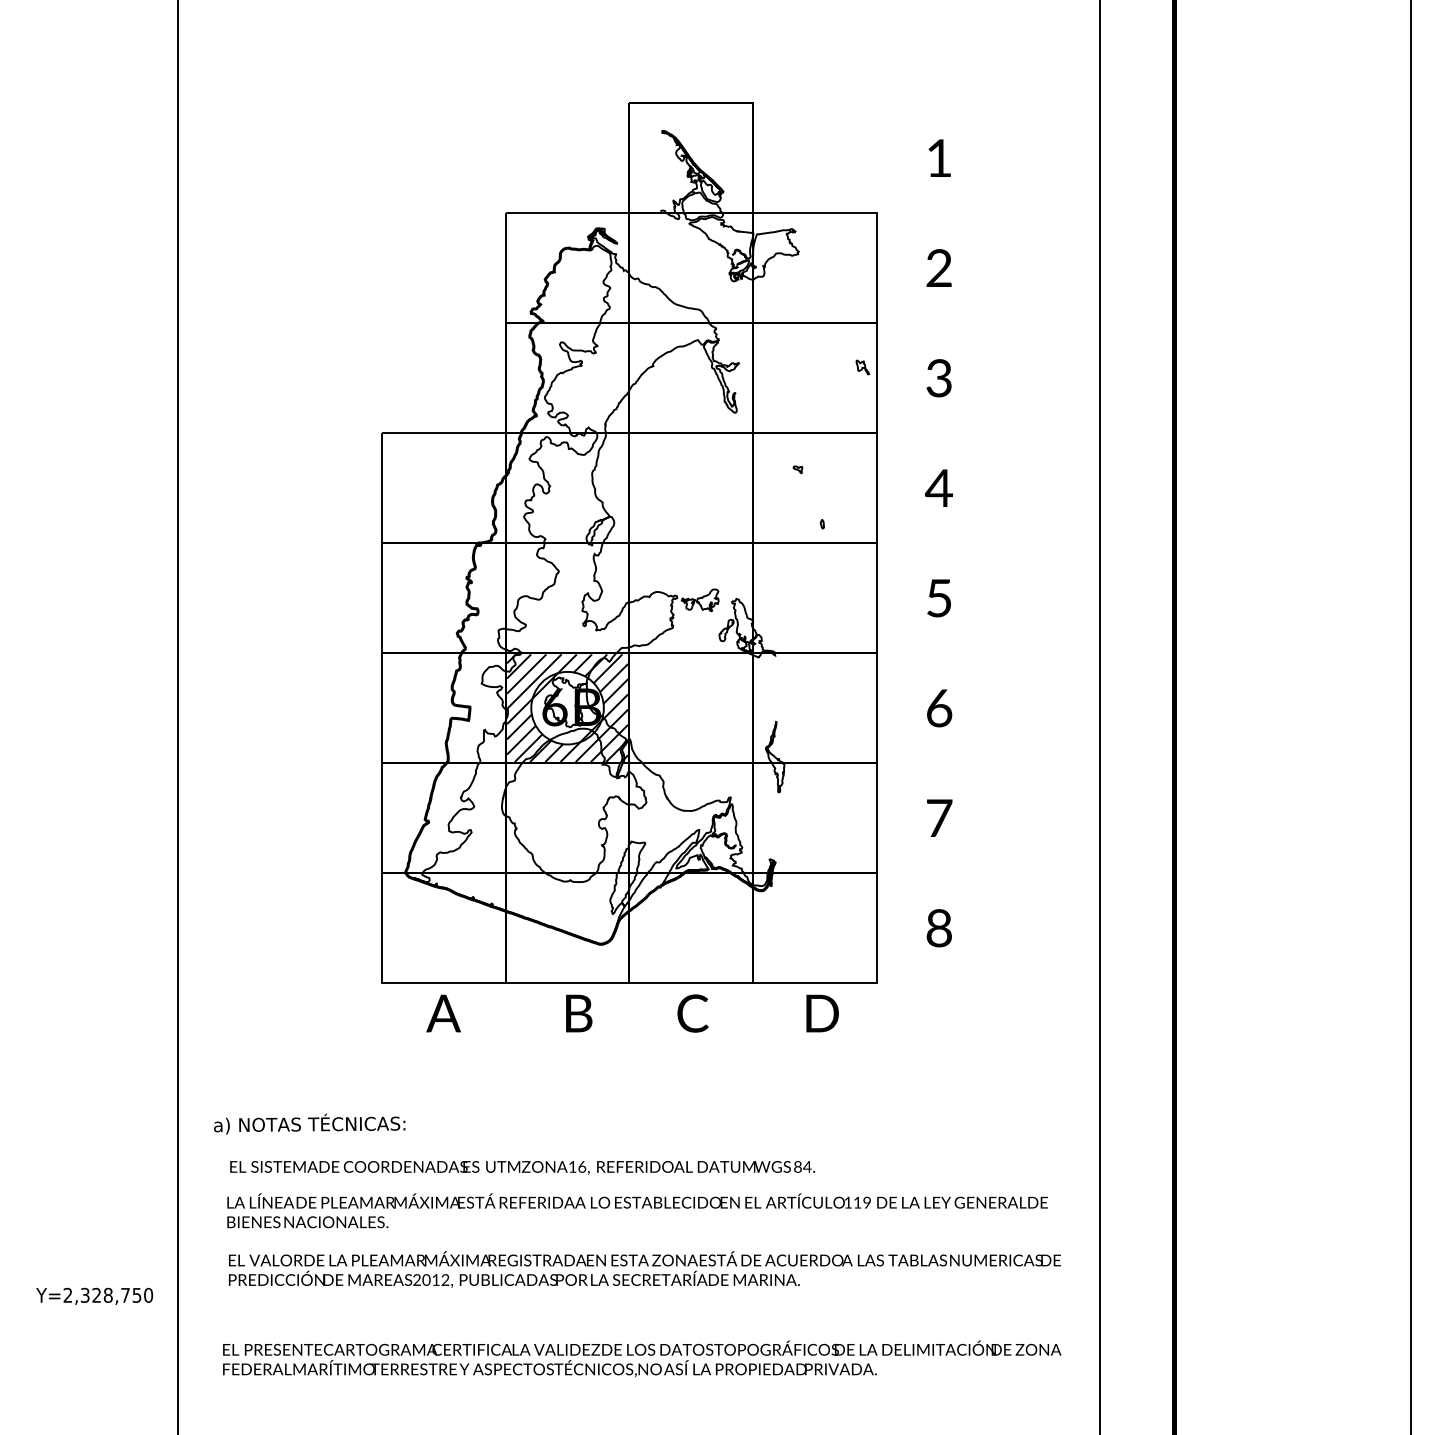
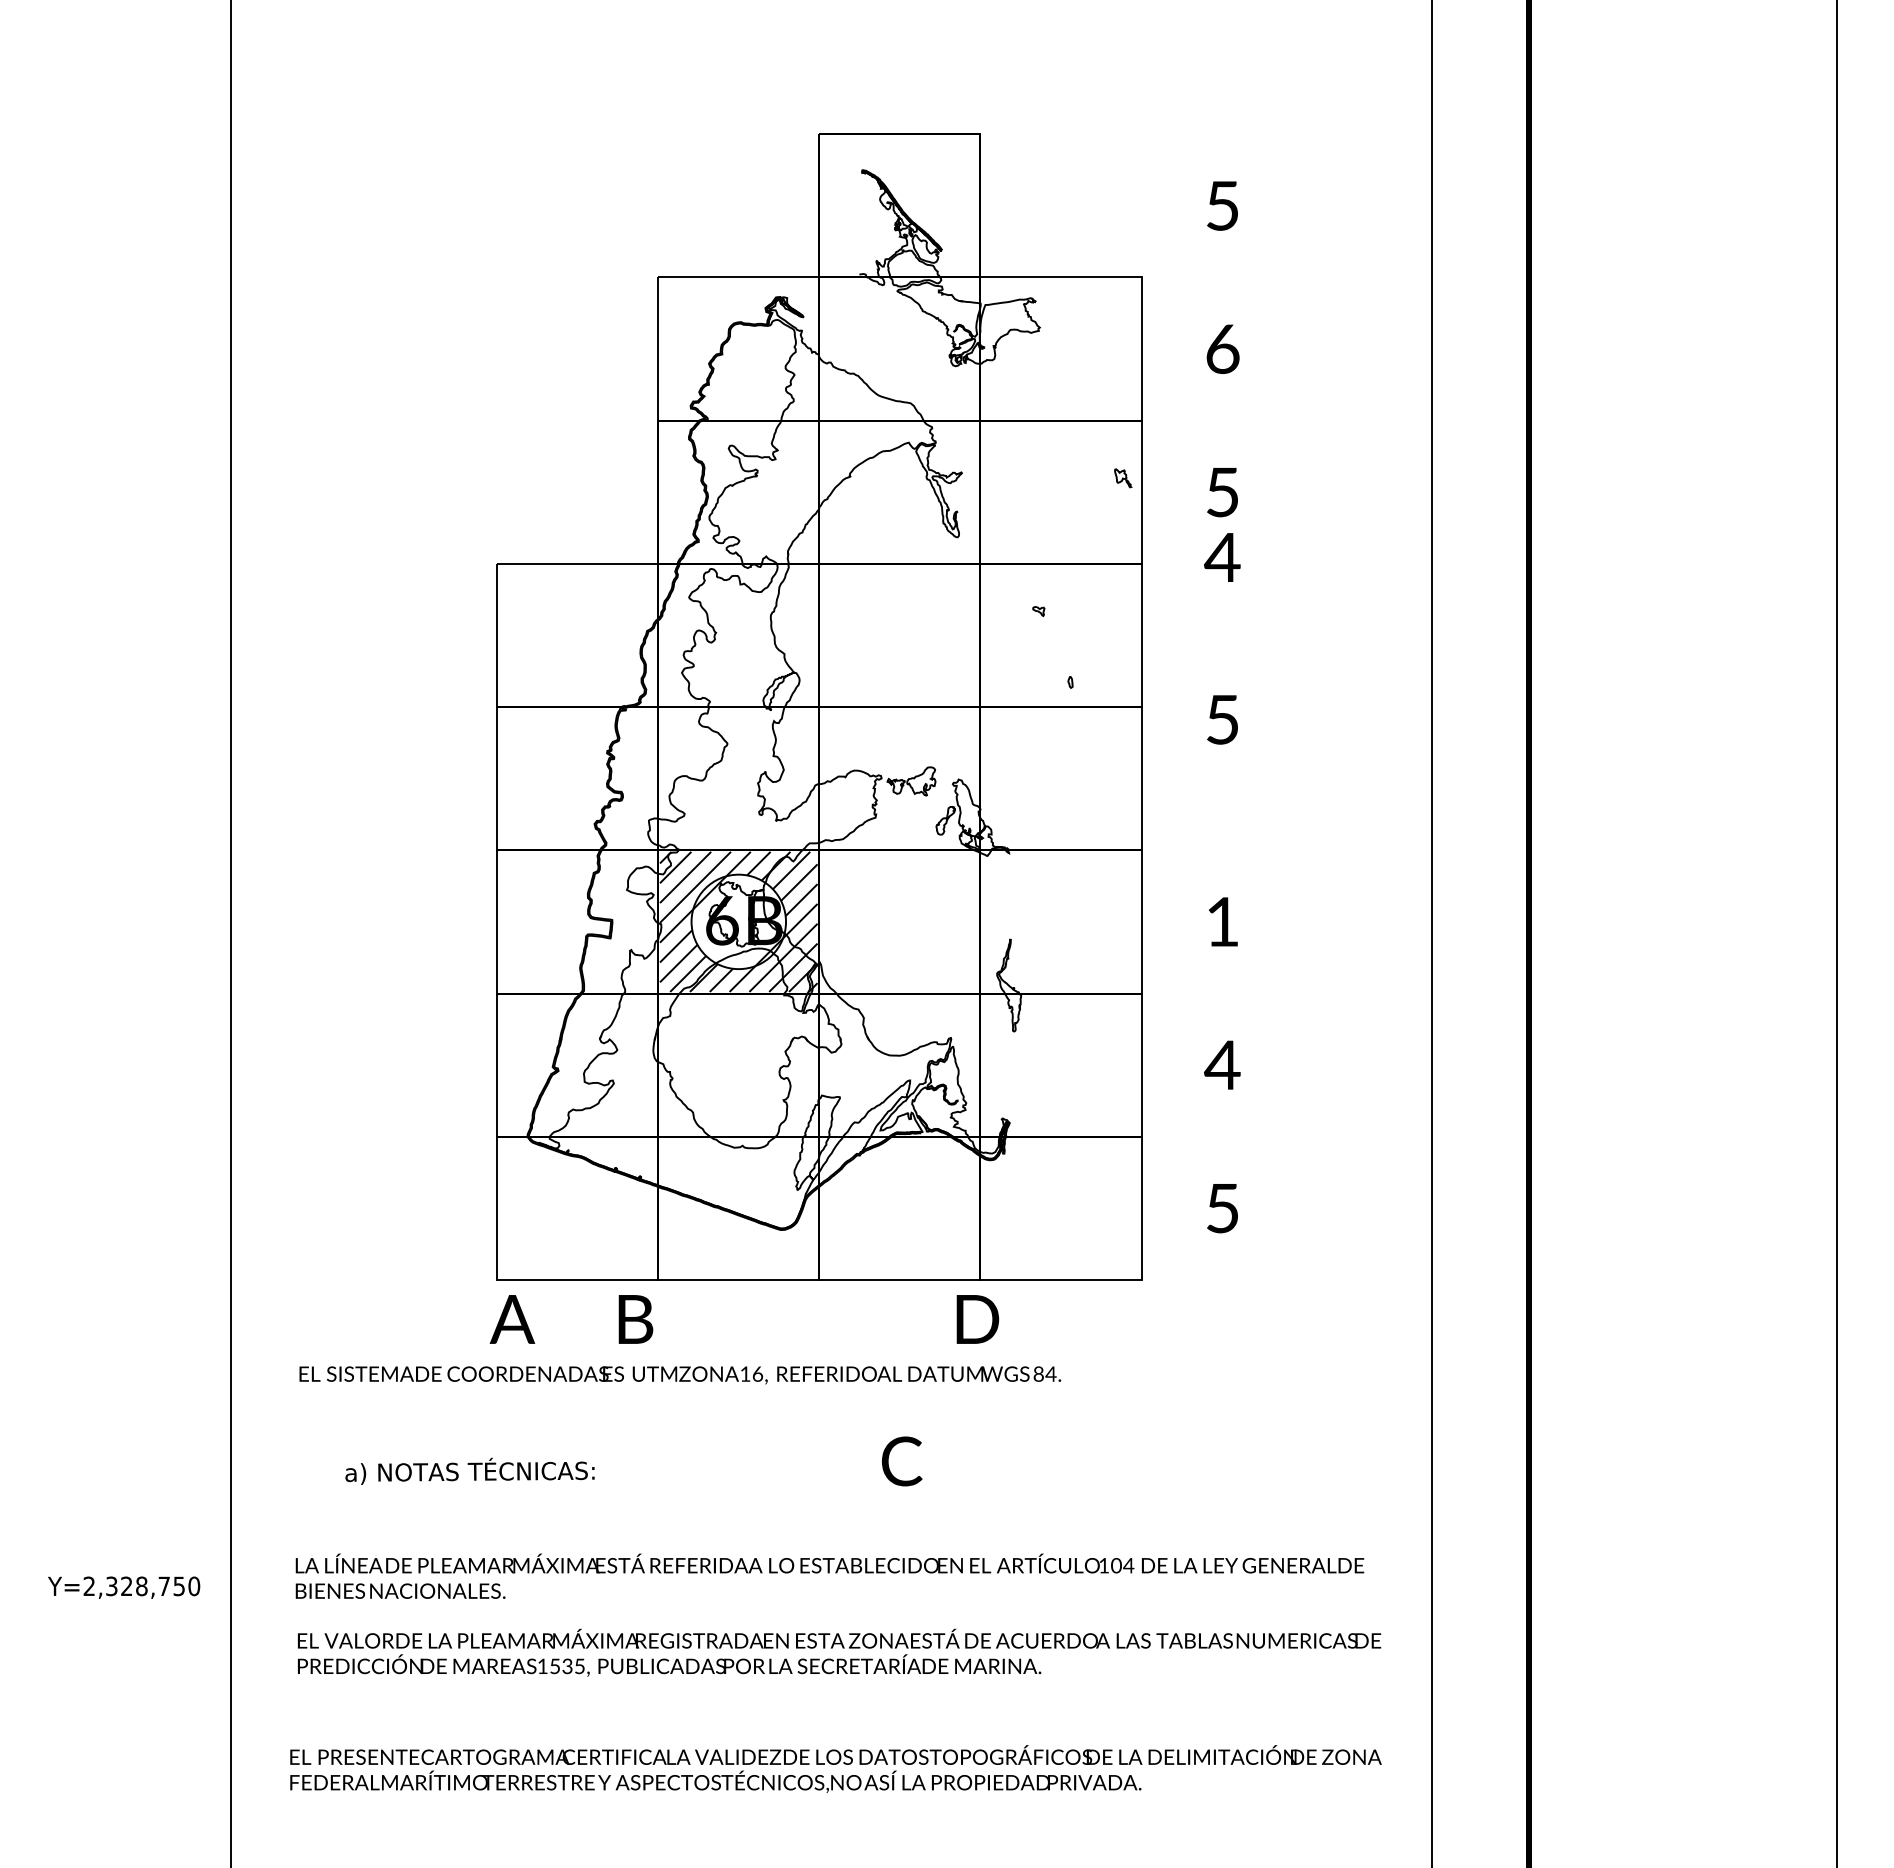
text: (939, 157) -> (1222, 205), 1 -> 5
text: (939, 267) -> (1222, 348), 2 -> 6
text: (939, 378) -> (1222, 492), 3 -> 5
text: (939, 488) -> (1222, 557), moved
text: (939, 598) -> (1222, 719), moved
text: (939, 707) -> (1222, 921), 6 -> 1
text: (939, 817) -> (1222, 1064), 7 -> 4
text: (939, 928) -> (1222, 1208), 8 -> 5
text: (443, 1013) -> (512, 1319), moved
text: (578, 1013) -> (635, 1319), moved
text: (693, 1013) -> (902, 1461), moved
text: (822, 1013) -> (977, 1319), moved
text: (309, 1123) -> (469, 1470), moved
text: (522, 1167) -> (680, 1375), moved
text: (862, 1202) -> (1122, 1565), 119 -> 104
text: (430, 1280) -> (560, 1666), 2012, -> 1535,
text: (94, 1296) -> (124, 1587), moved

